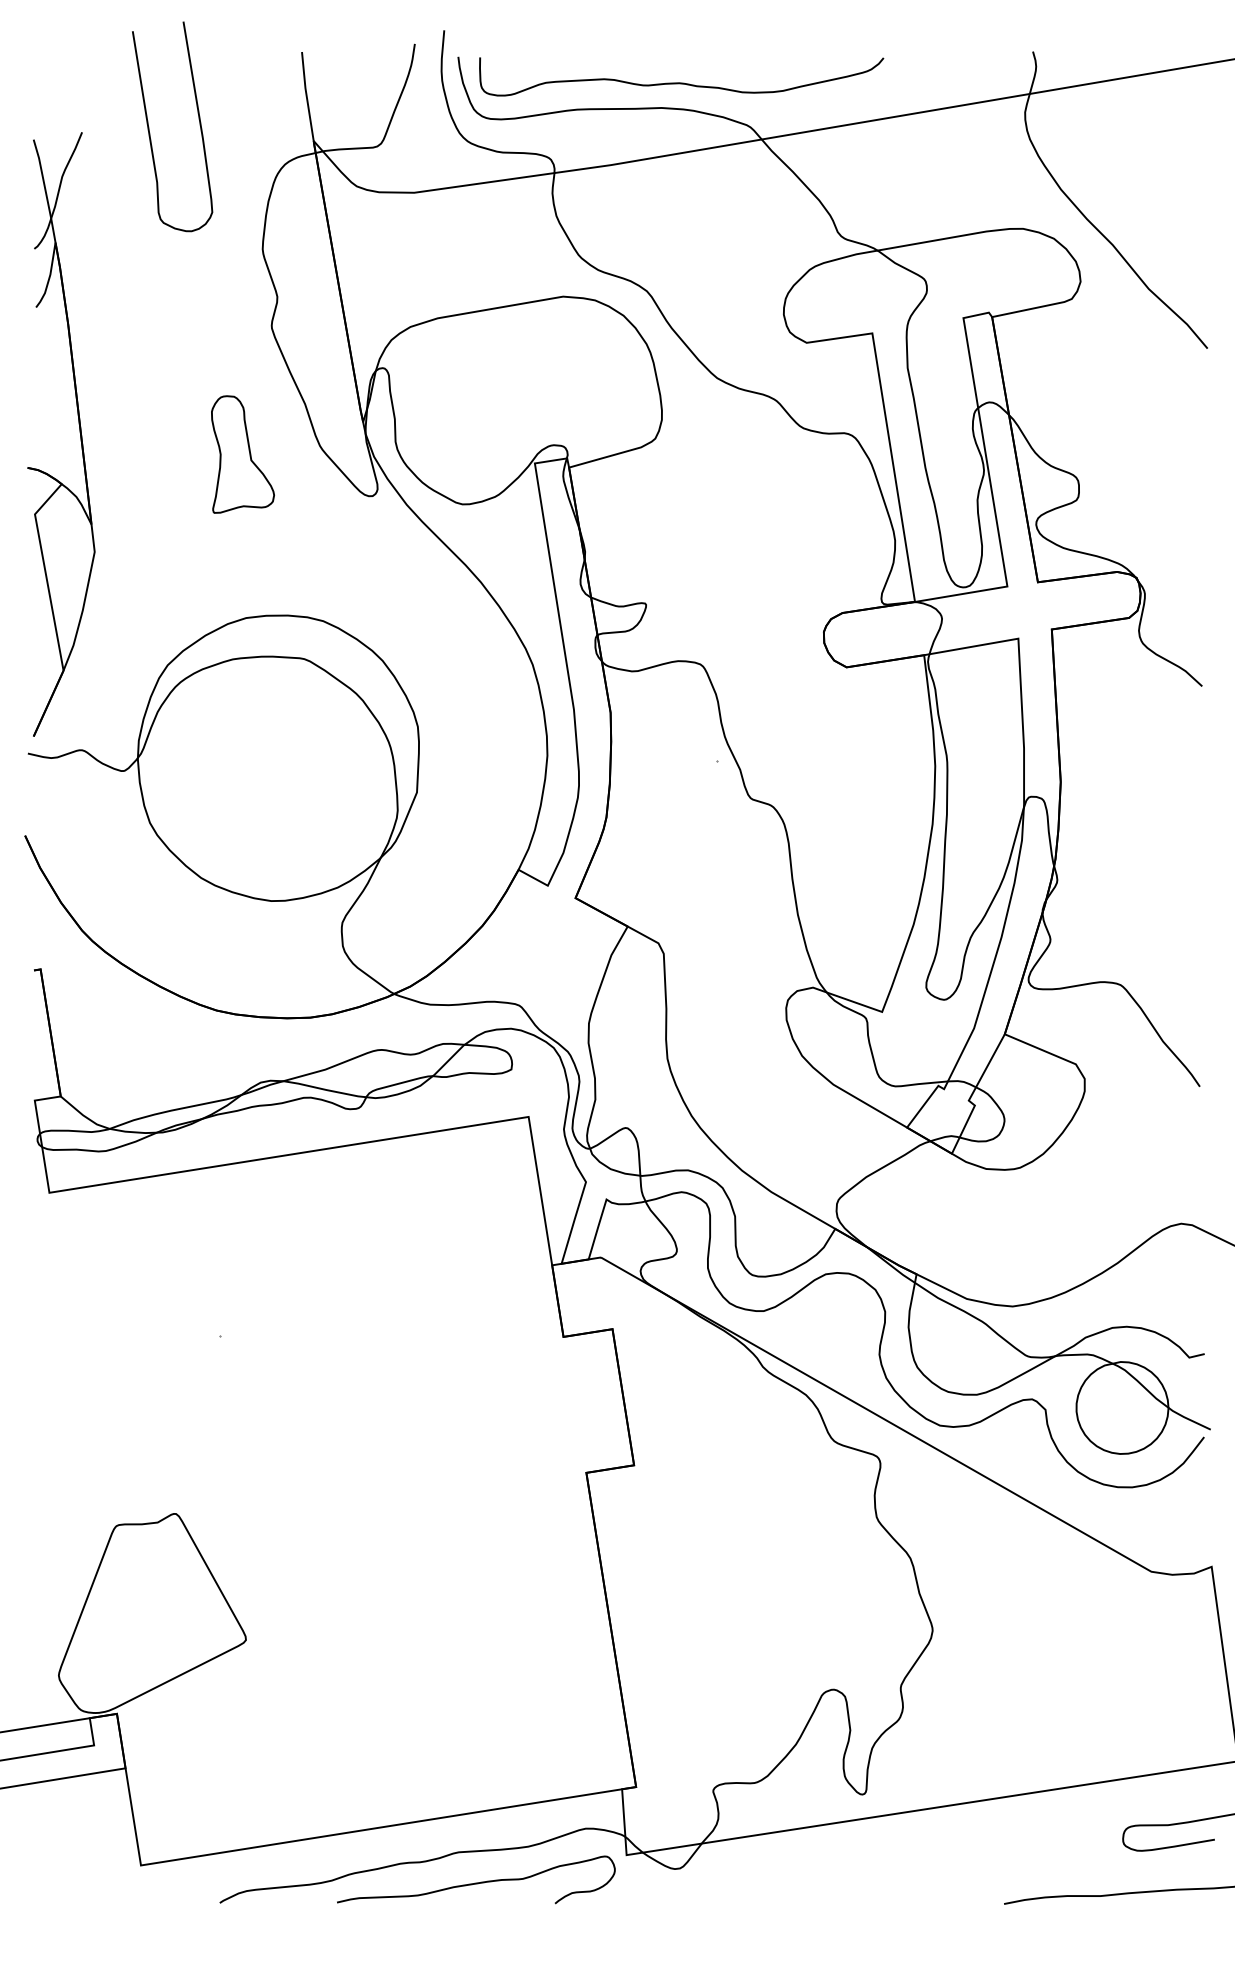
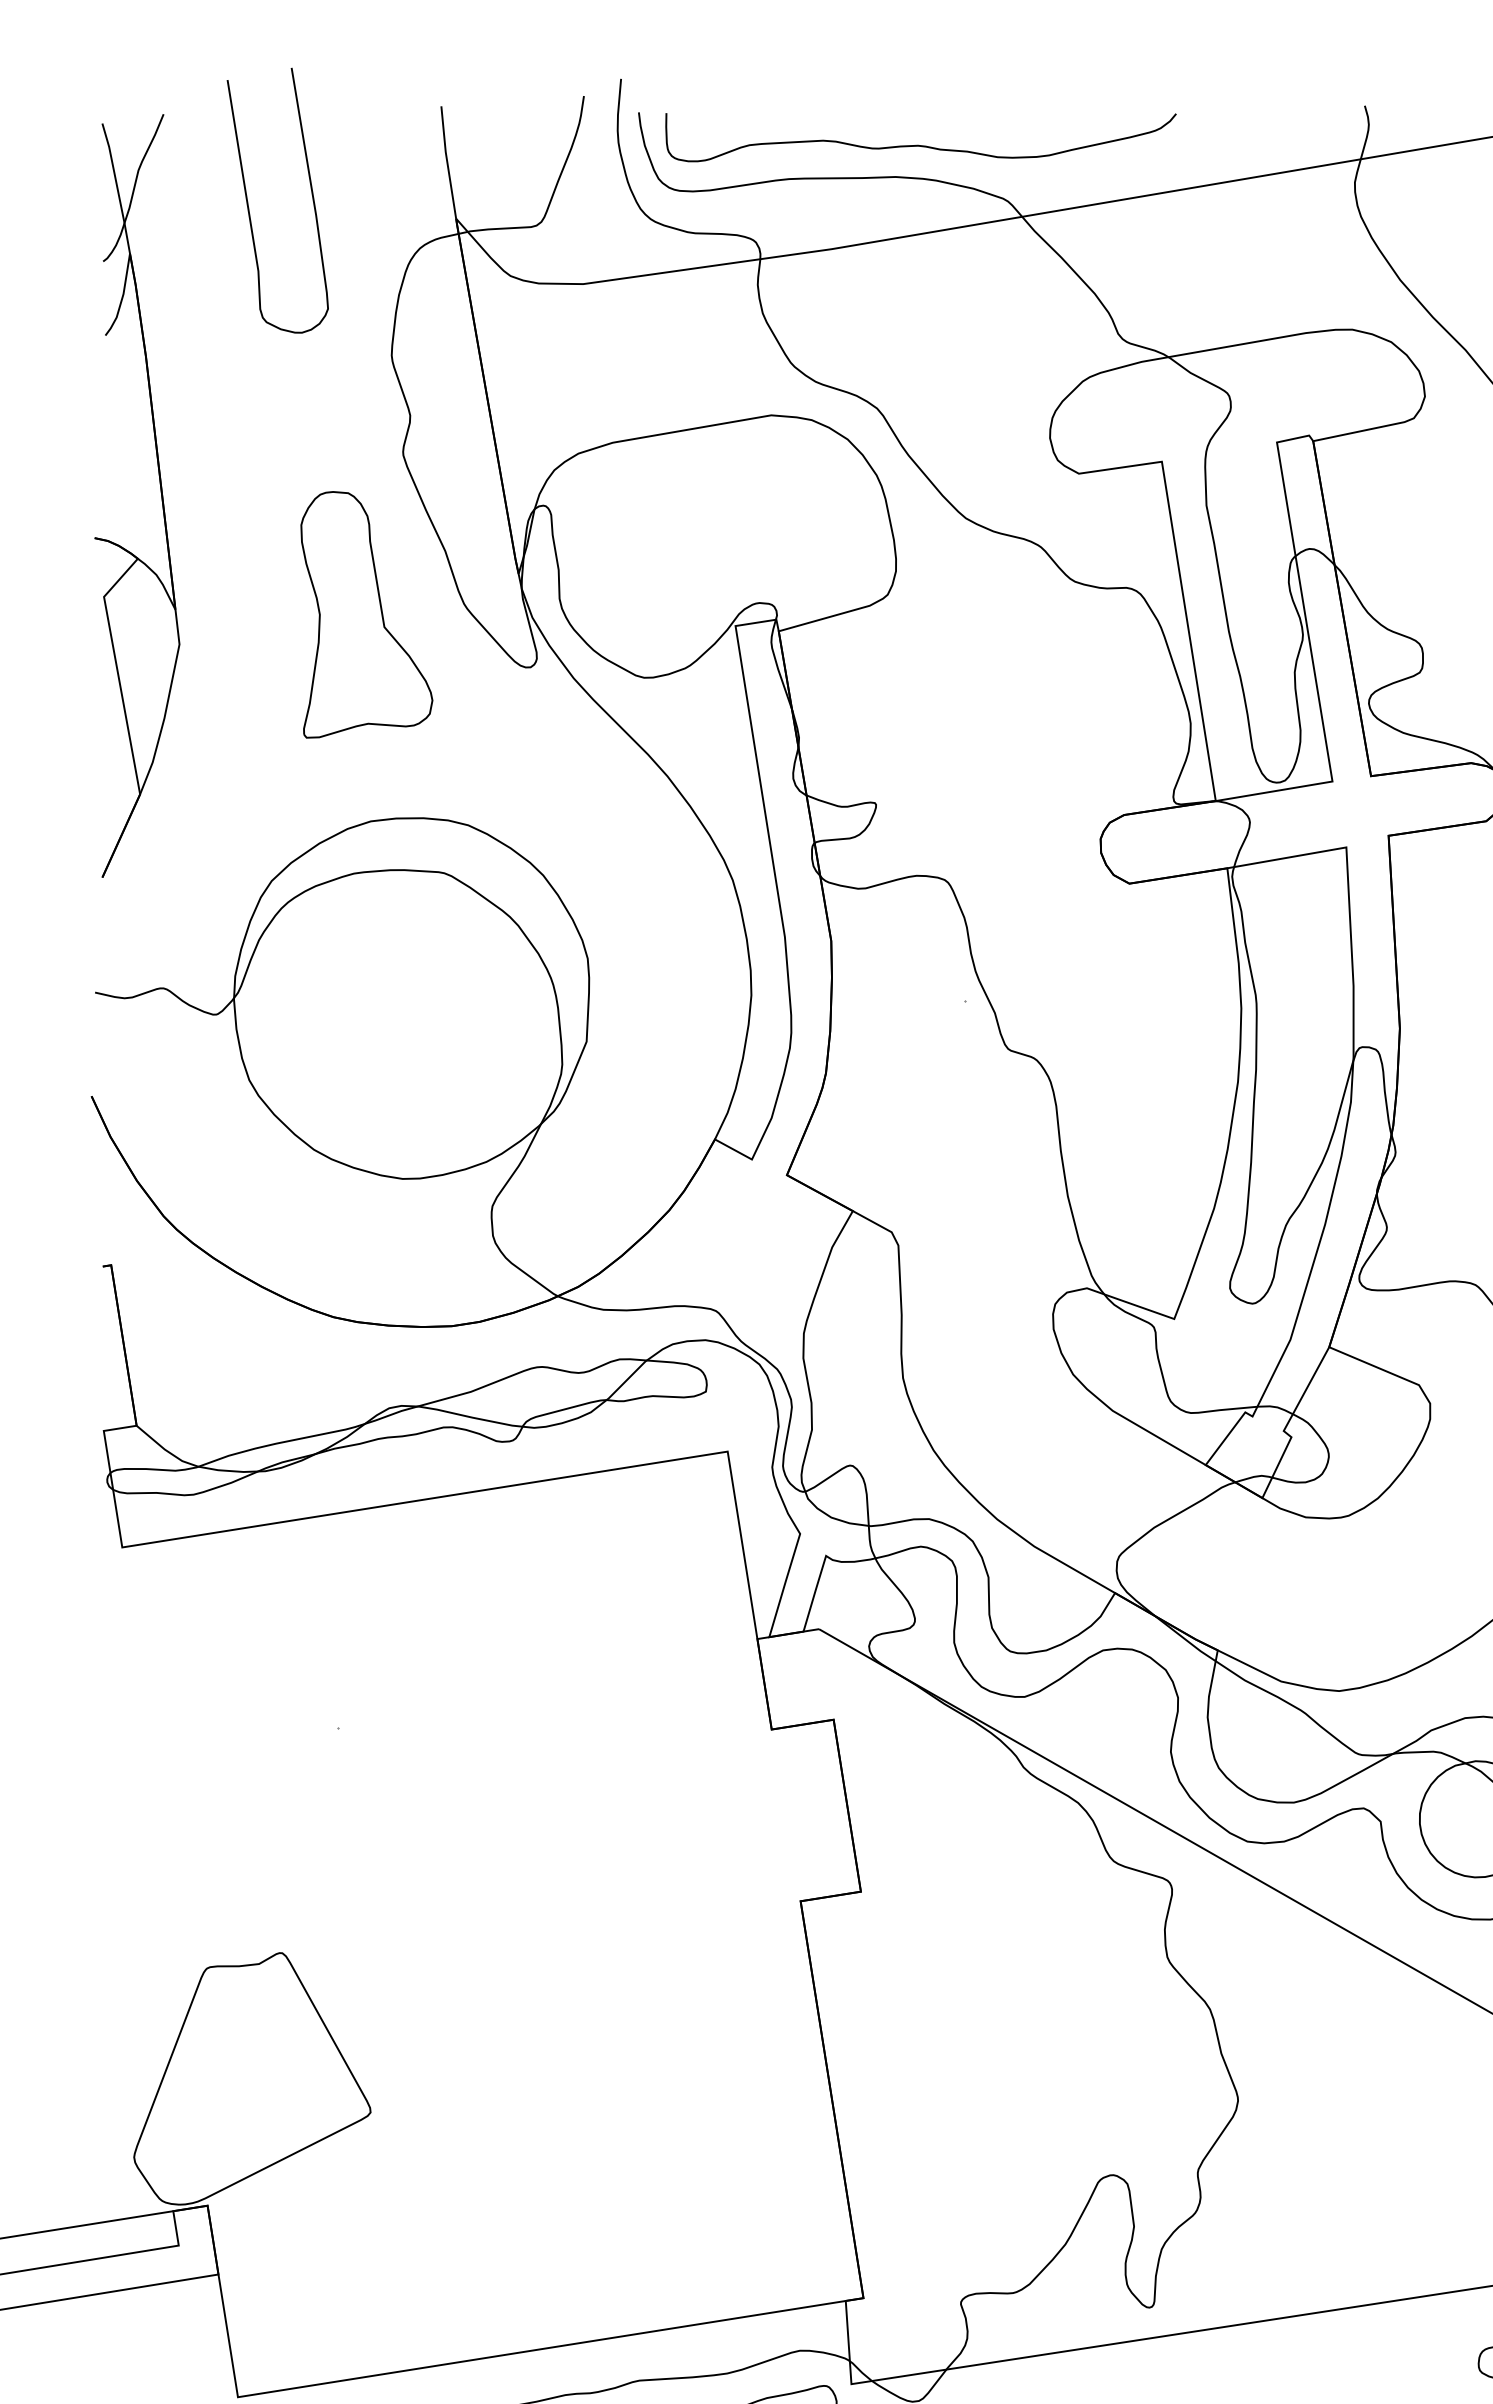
part: (79, 432) -> (160, 493), moved
part: (242, 454) -> (366, 614), size x1.67

